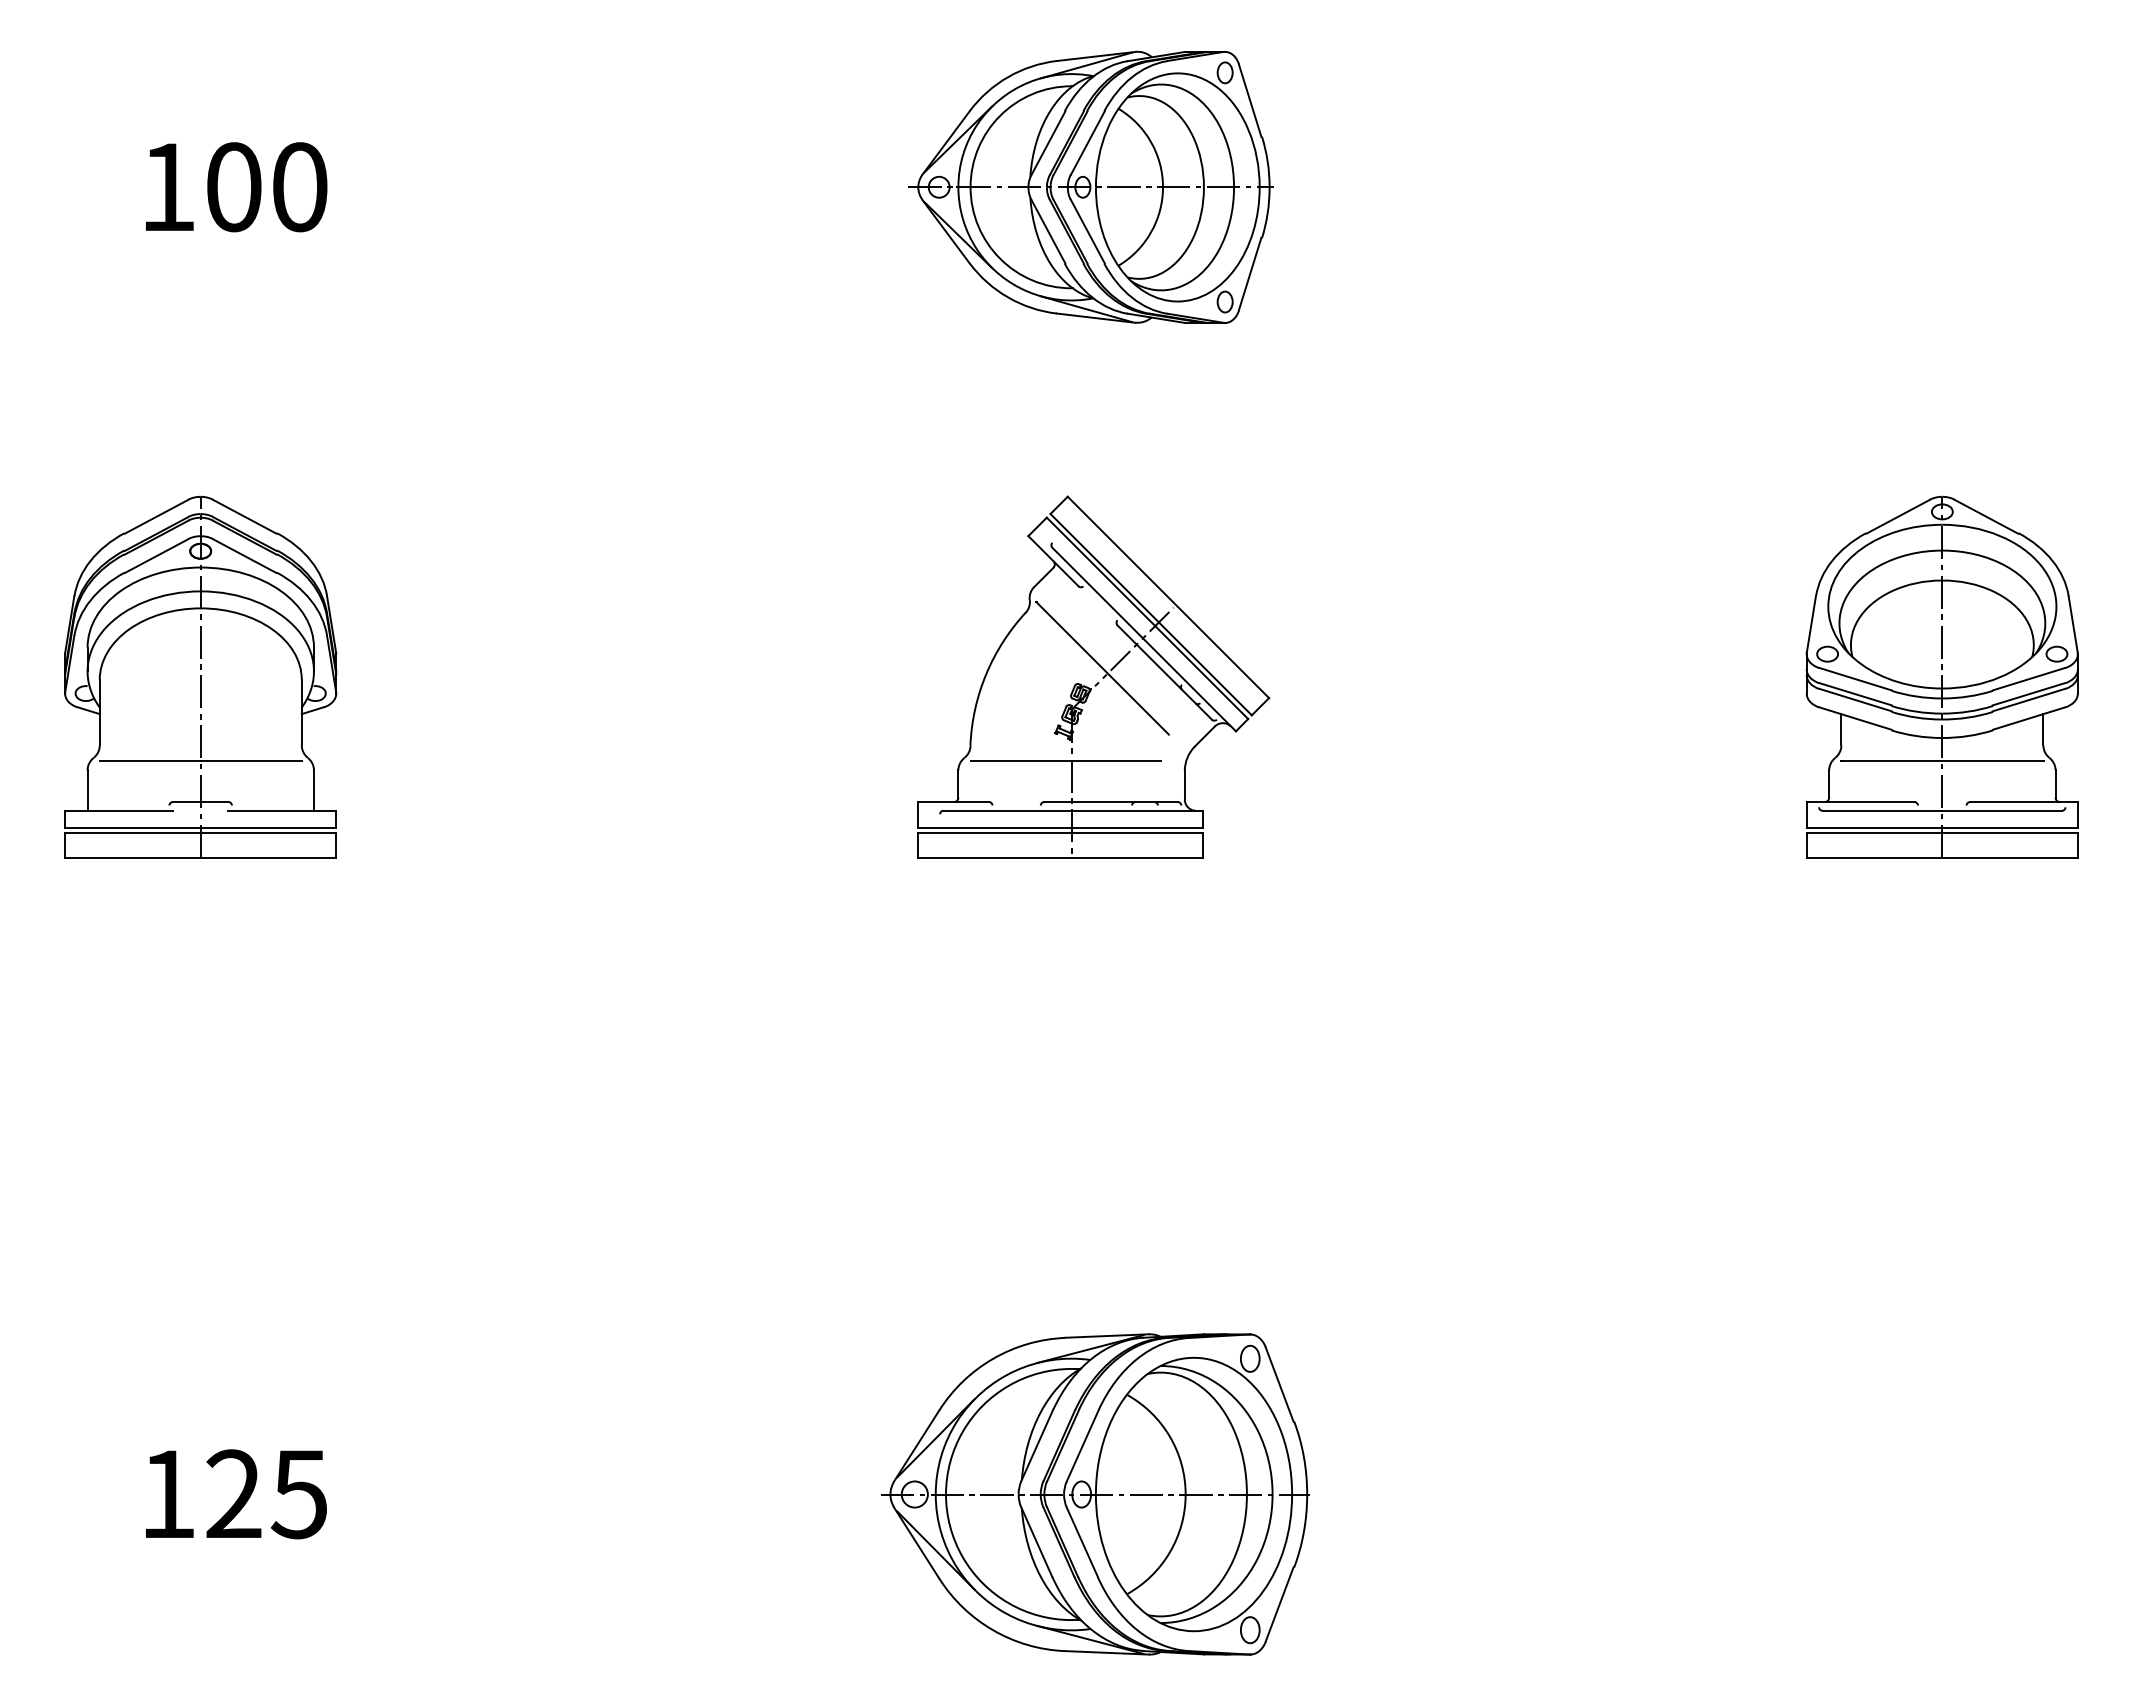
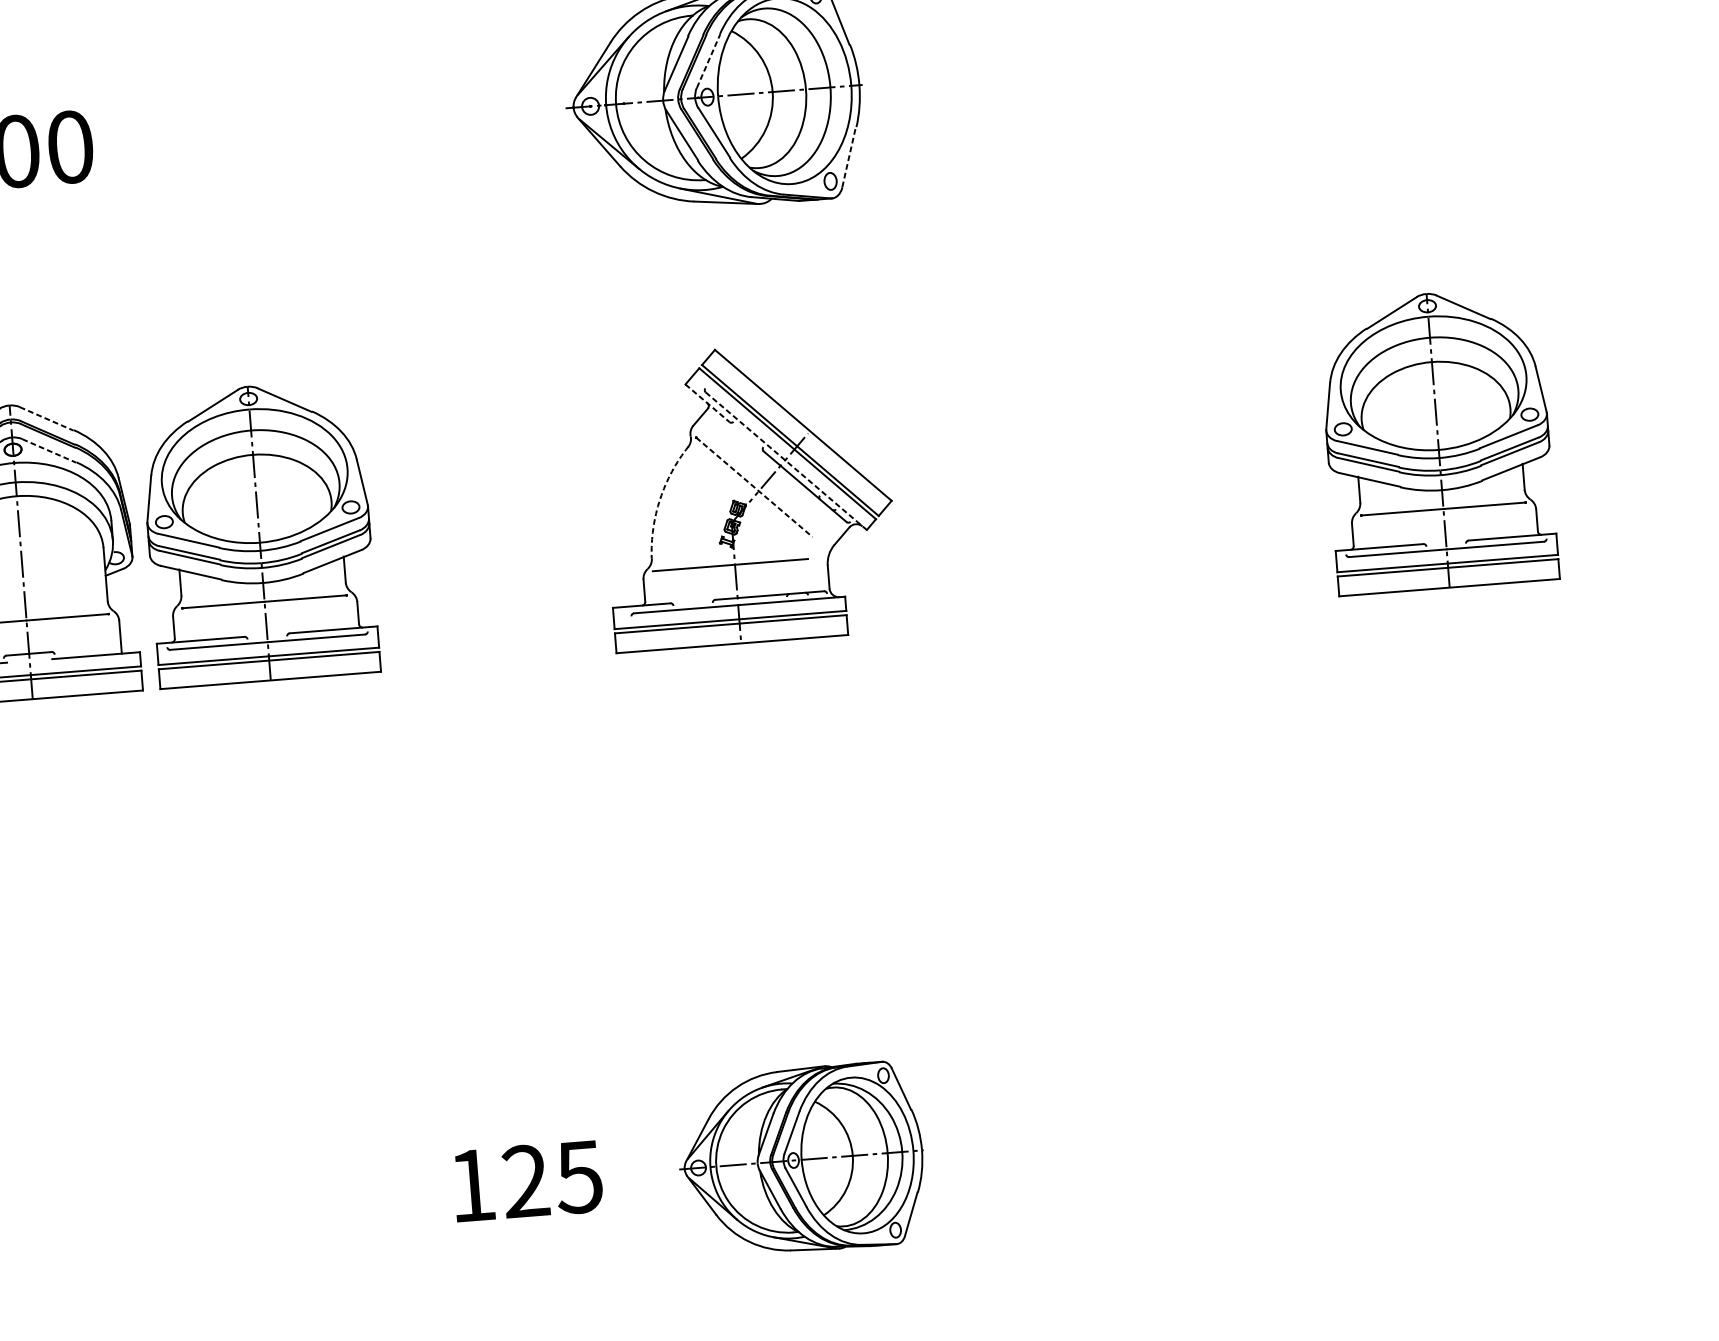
line: (1087, 143) -> (708, 61), solid -> dashed
line: (1250, 274) -> (849, 157), solid -> dashed
line: (244, 516) -> (46, 418), solid -> dashed
line: (244, 556) -> (49, 451), solid -> dashed
line: (1053, 561) -> (707, 403), solid -> dashed
line: (1144, 639) -> (786, 461), solid -> dashed
line: (1102, 668) -> (754, 487), solid -> dashed
arc: (986, 673) -> (660, 498), solid -> dashed
part: (492, 676) -> (258, 532), added
text: (236, 1494) -> (528, 1181), moved
part: (1095, 1494) -> (801, 1159), size x0.7

